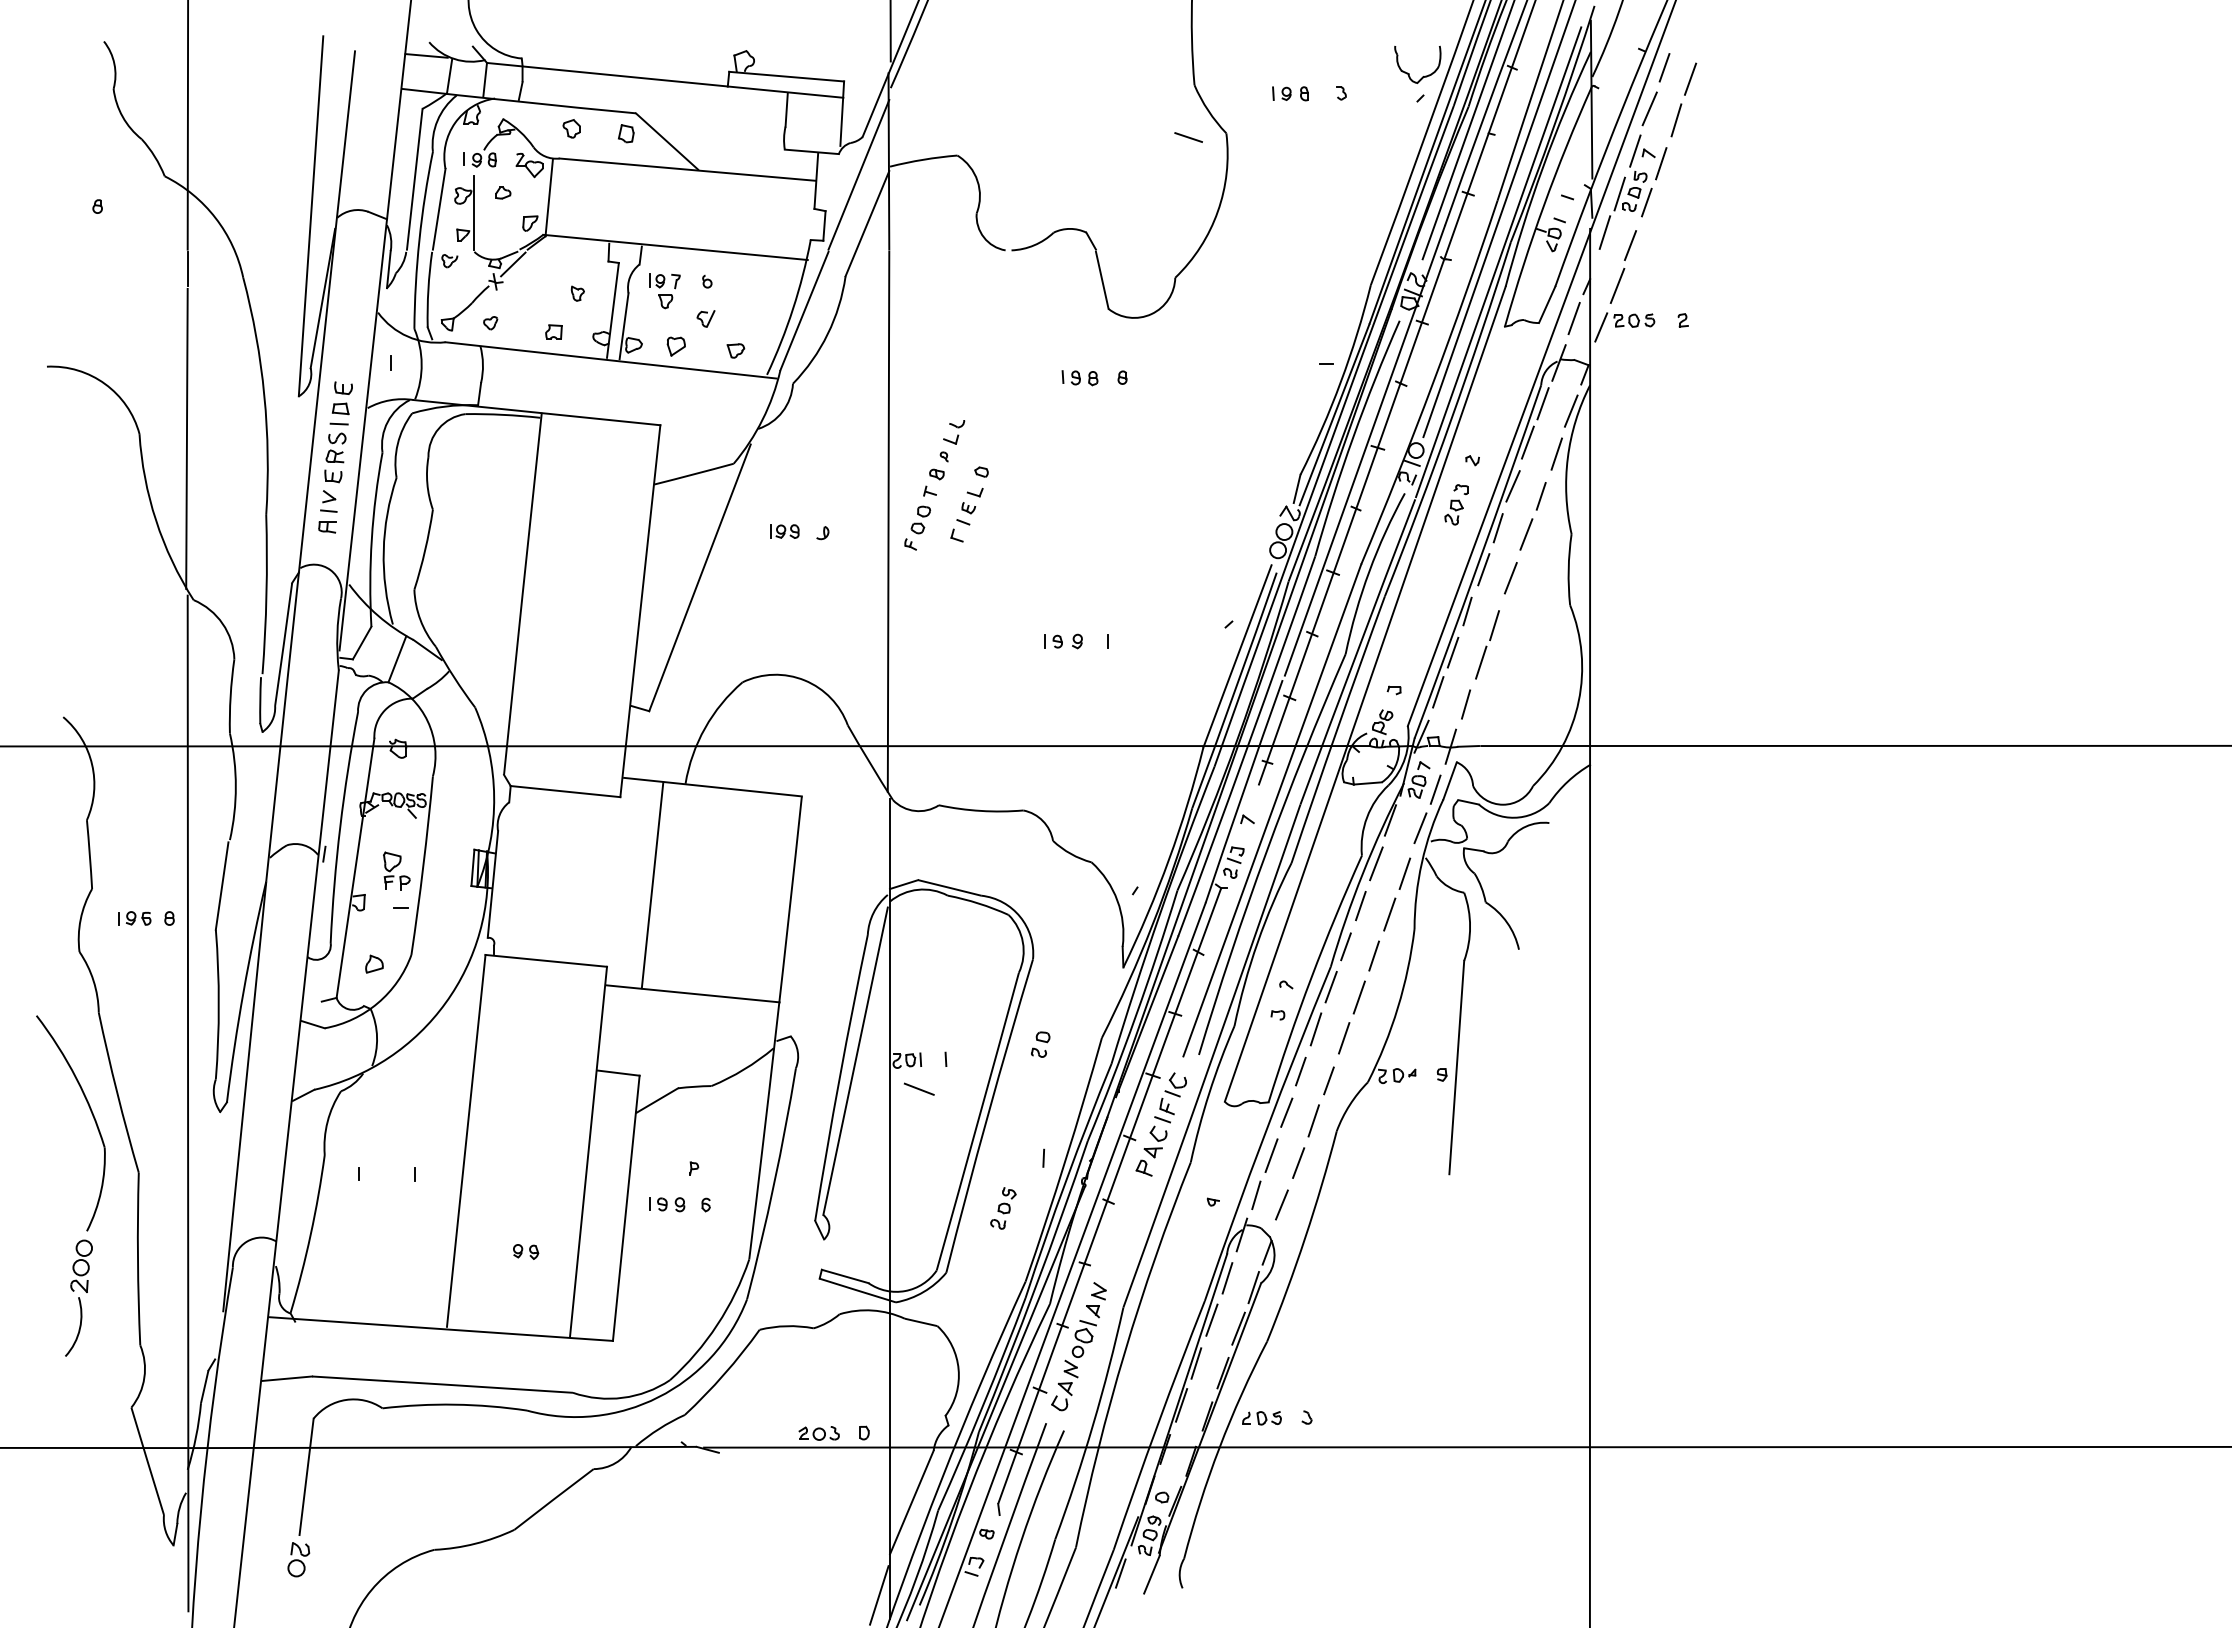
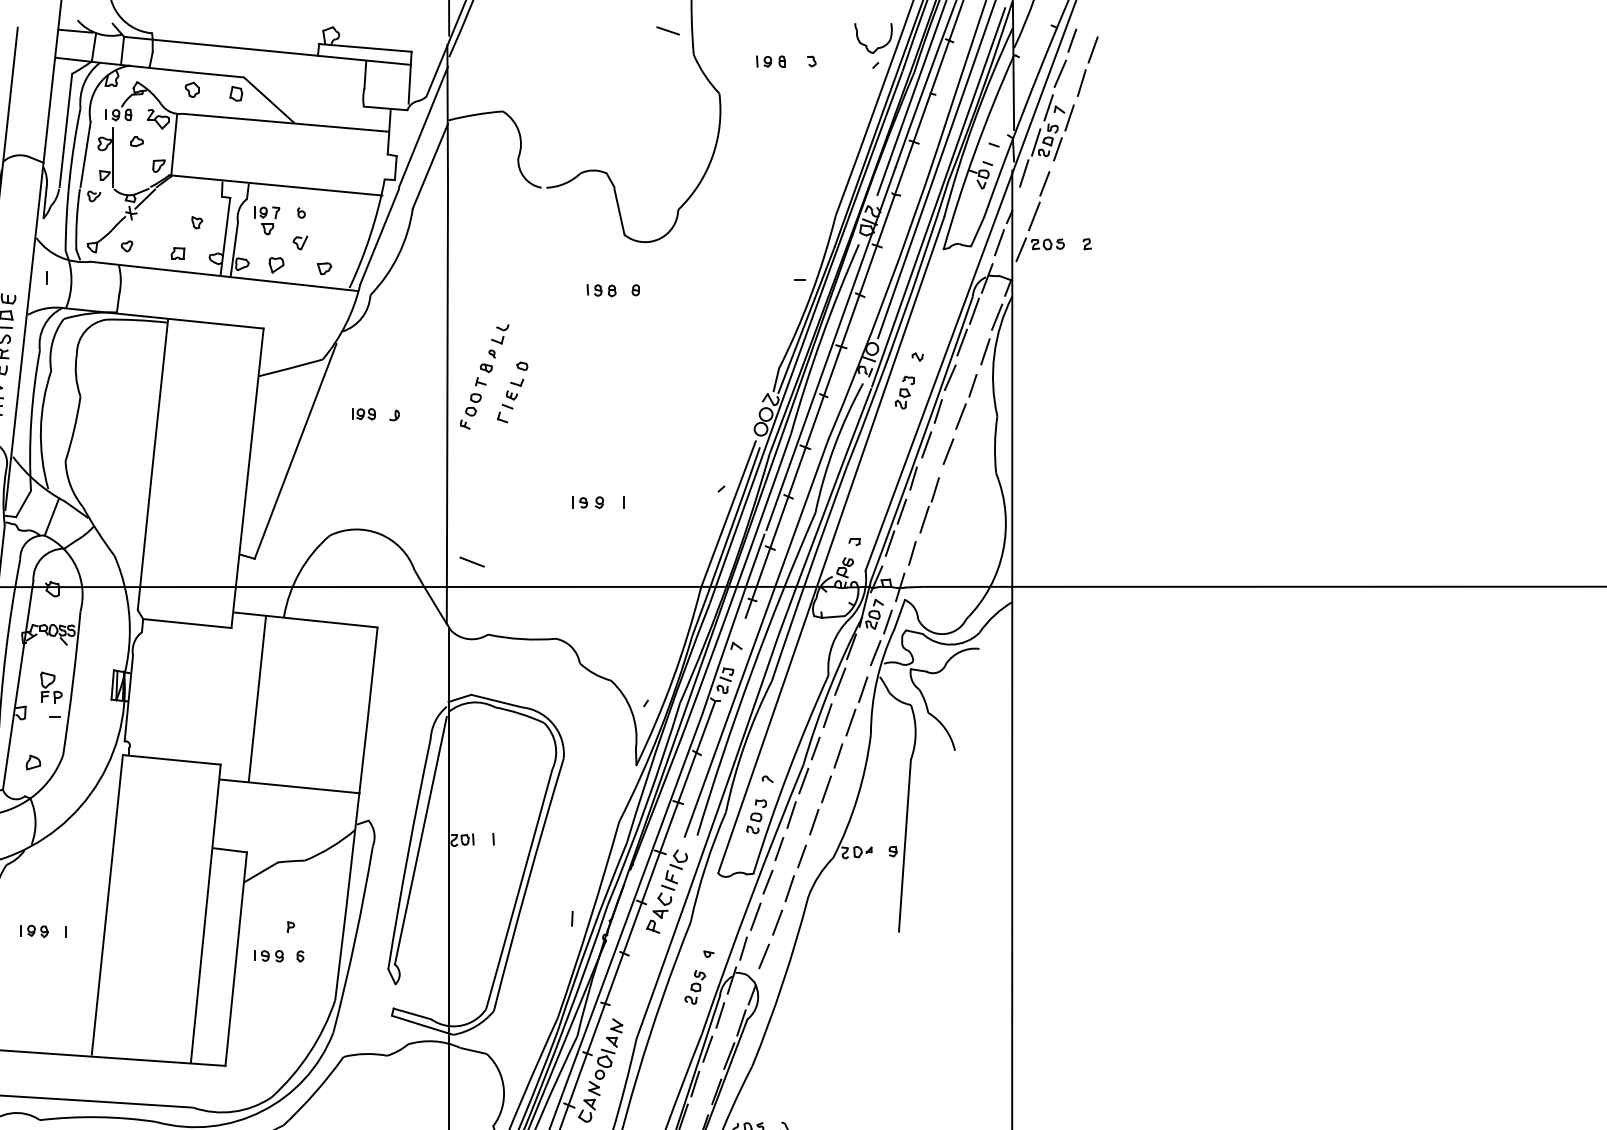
line: (1188, 137) -> (667, 30), moved
part: (1040, 1044) -> (754, 823), moved
line: (918, 1088) -> (471, 561), moved
part: (1003, 1208) -> (695, 987), moved
part: (526, 1251) -> (38, 931), moved

